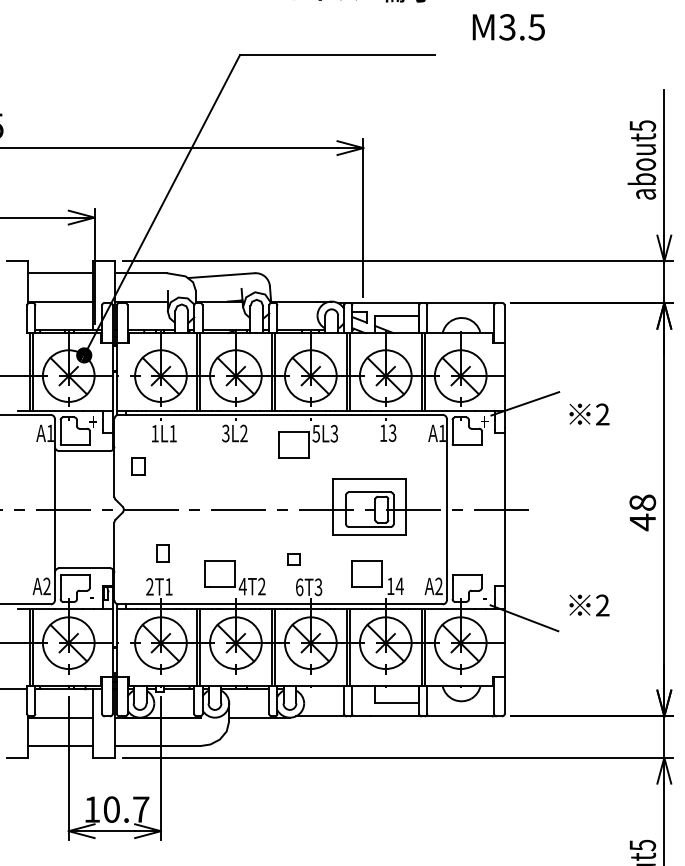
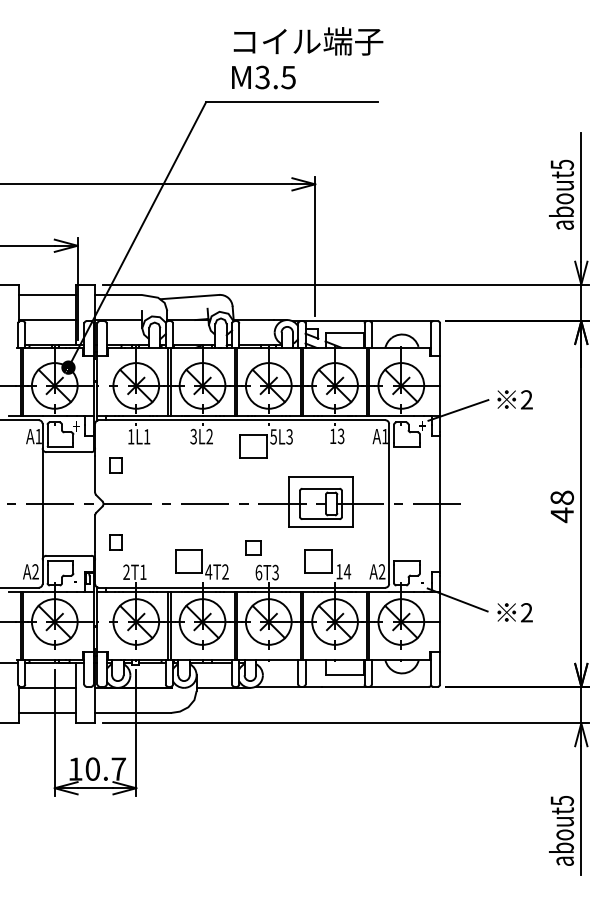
text: (508, 27) -> (263, 77), moved
text: (588, 414) -> (514, 399), moved
part: (162, 553) -> (115, 542), moved
part: (293, 558) -> (253, 547), size x1.43
text: (588, 605) -> (514, 612), moved

